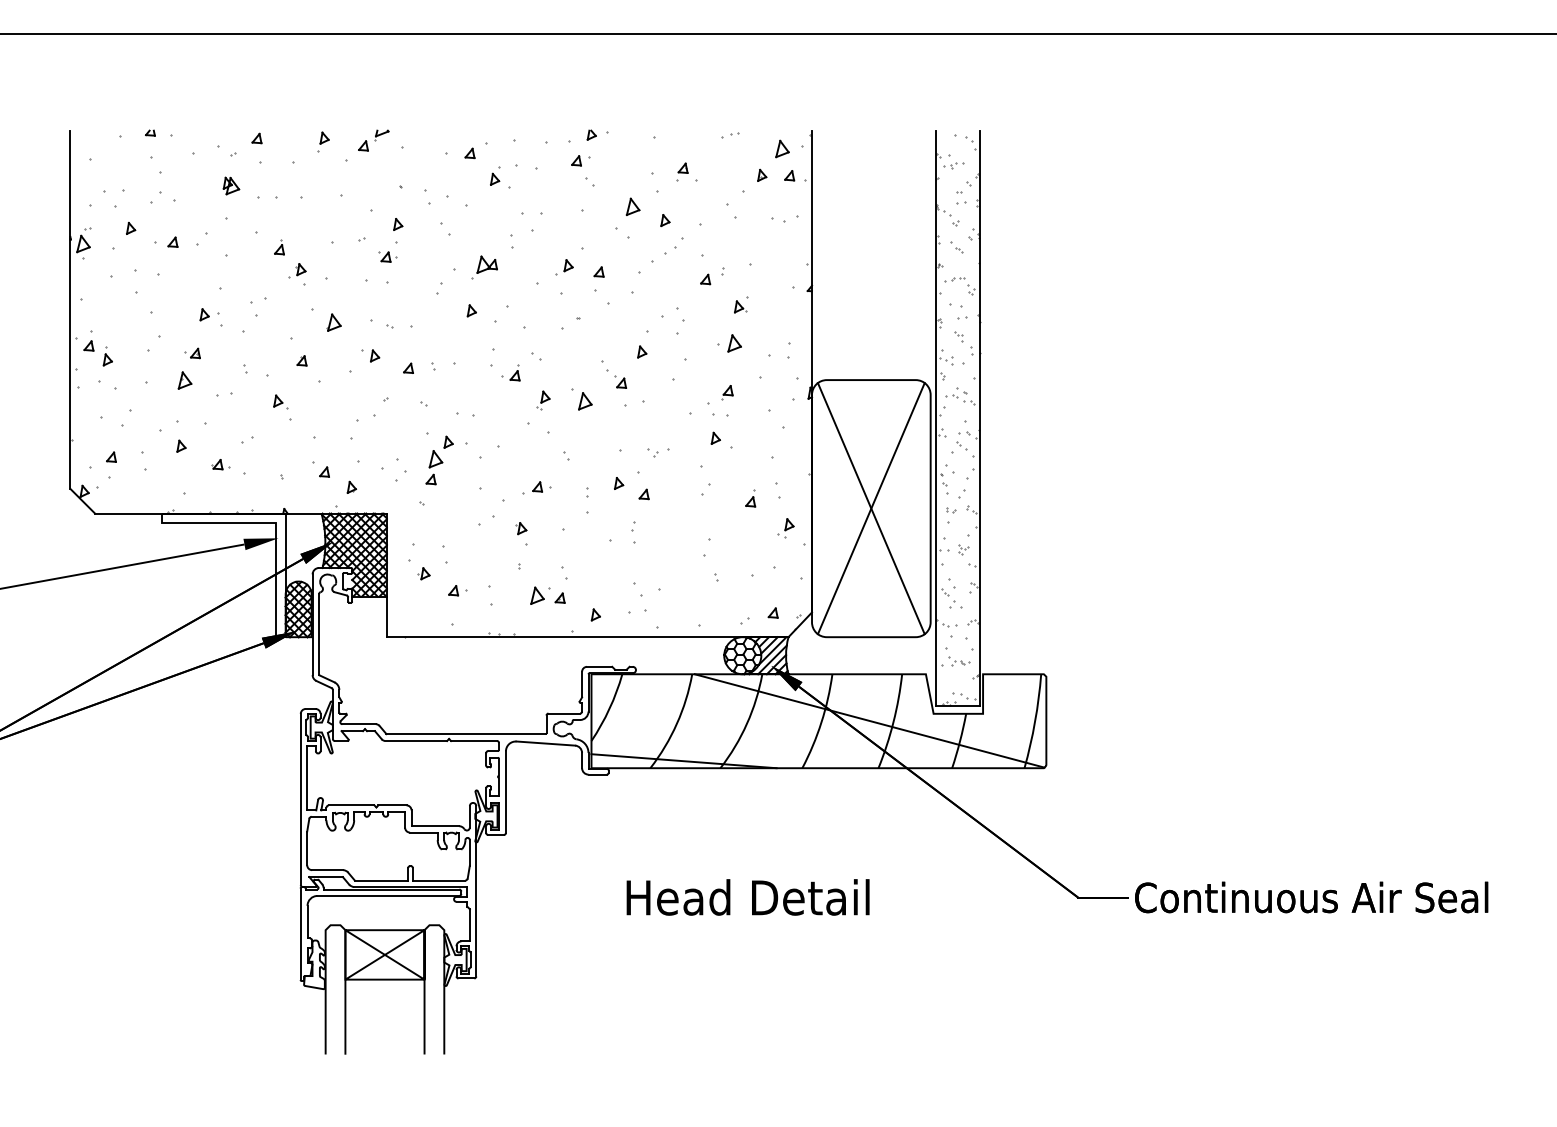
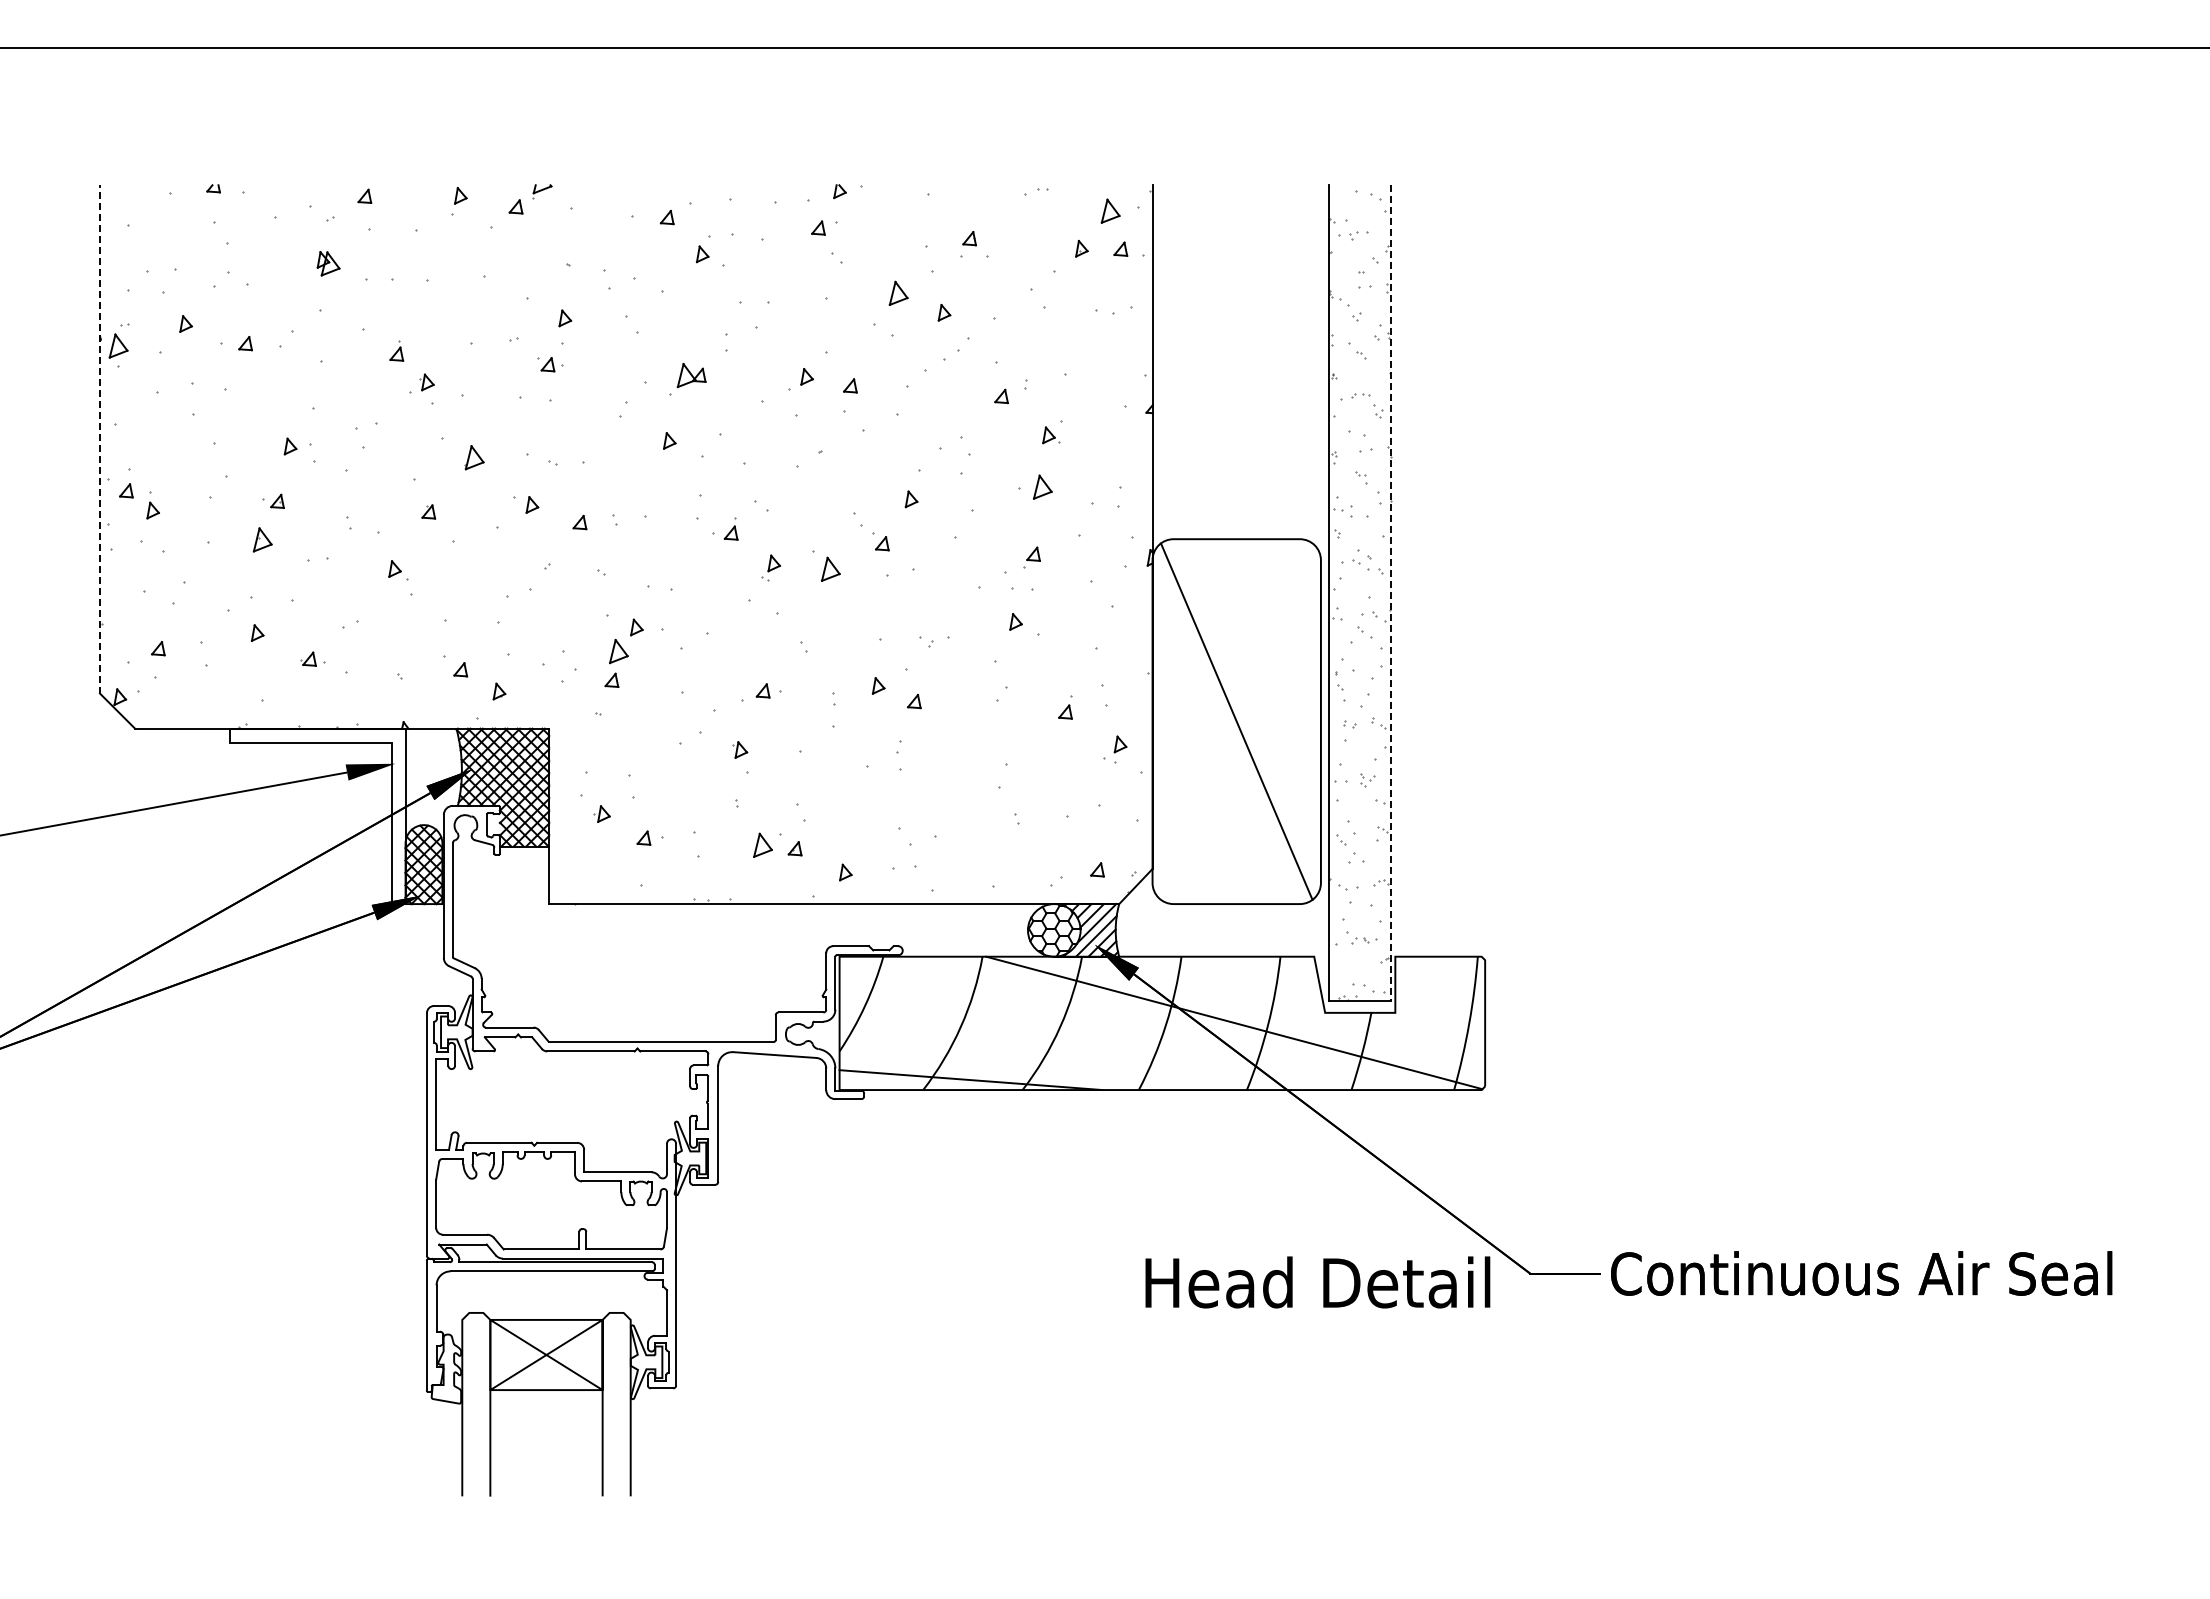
line: (70, 309) -> (100, 438), solid -> dashed
line: (979, 418) -> (1390, 593), solid -> dashed
line: (871, 508) -> (1236, 721), removed
text: (747, 897) -> (1317, 1282), moved

